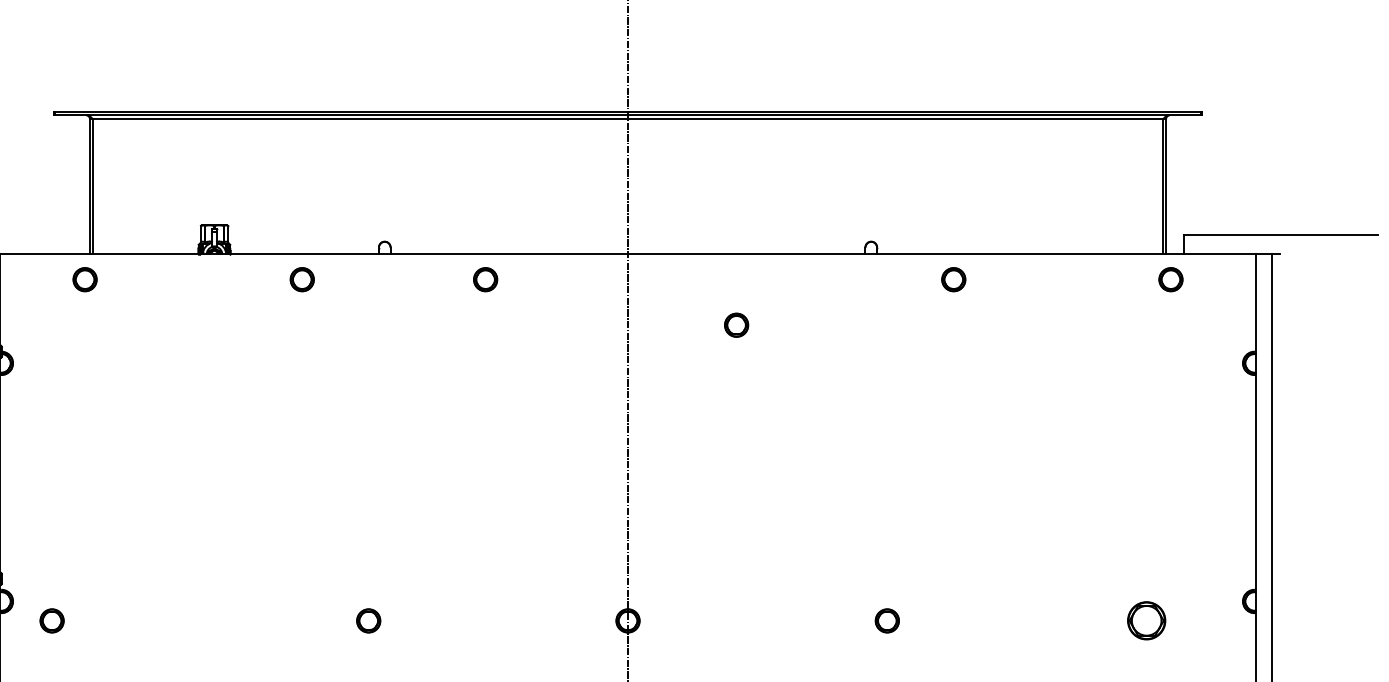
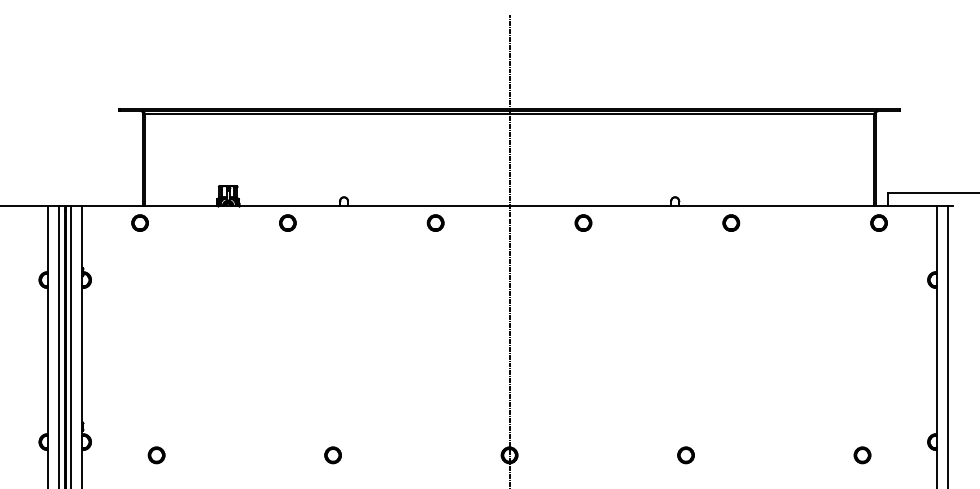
part: (485, 278) -> (435, 222), moved
part: (736, 324) -> (583, 222), moved
part: (51, 621) -> (156, 455), moved
part: (1146, 621) -> (862, 455), size x0.62

